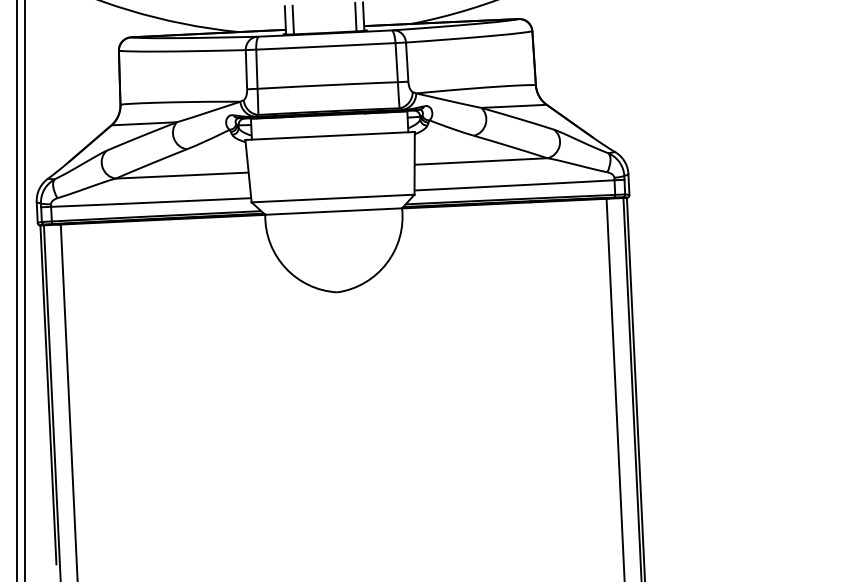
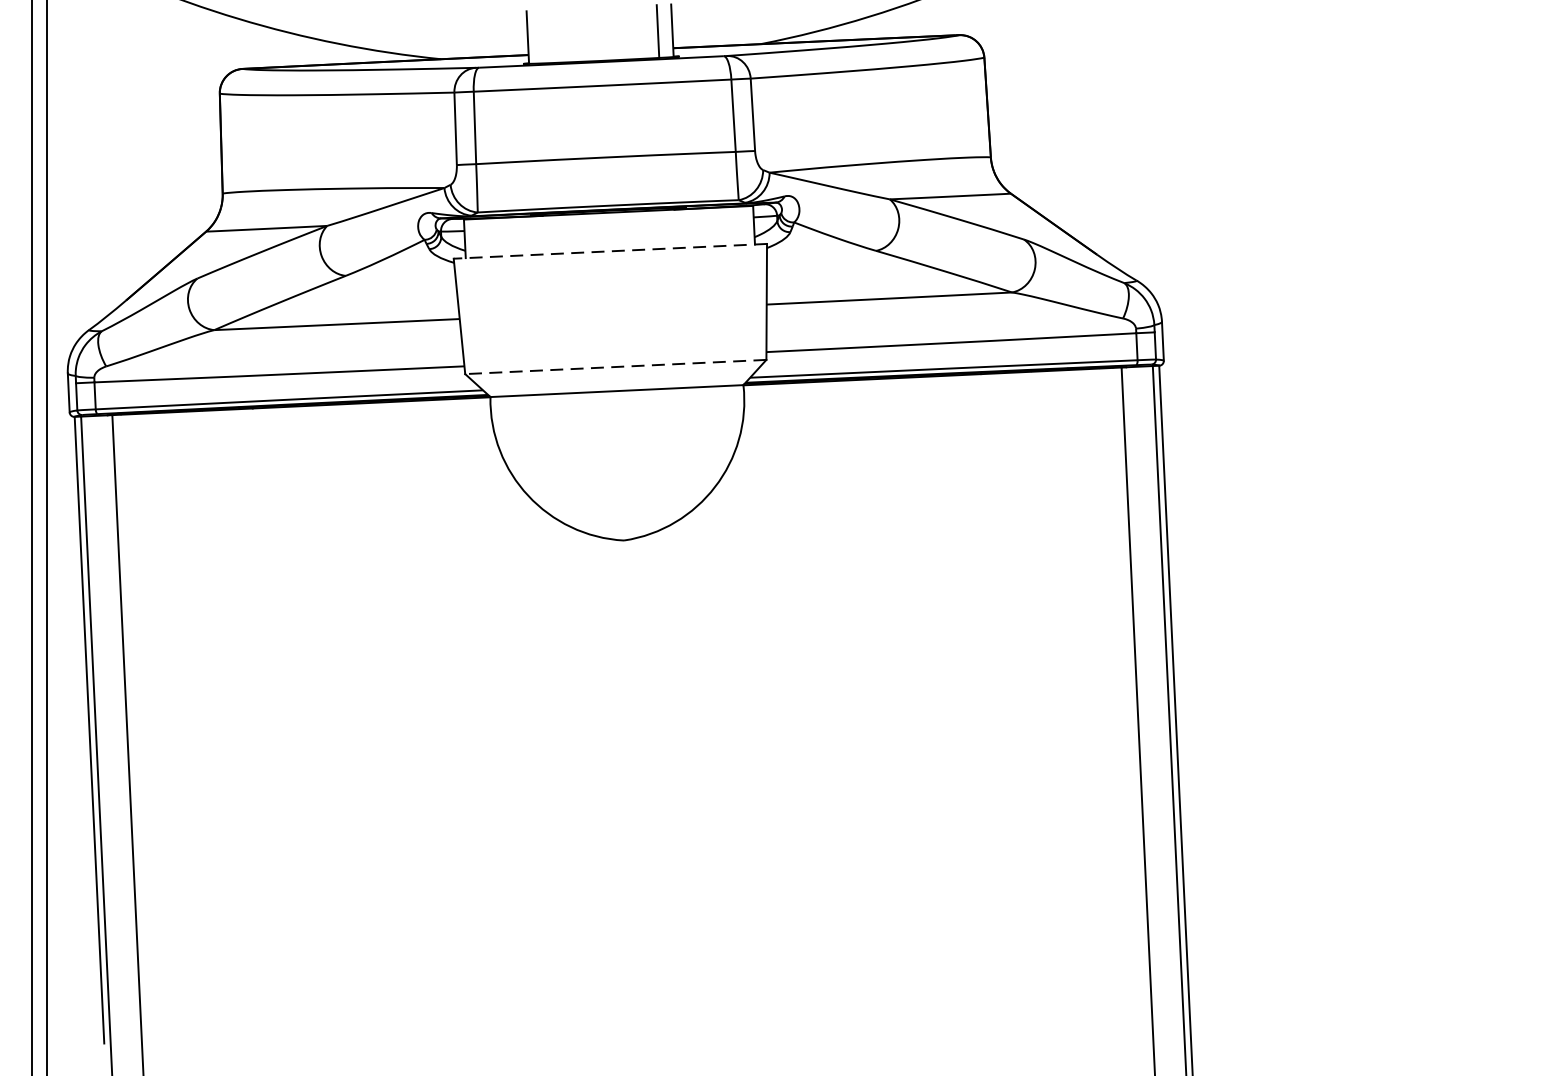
line: (292, 19) -> (540, 35), removed
line: (330, 135) -> (611, 250), solid -> dashed
line: (333, 198) -> (616, 366), solid -> dashed

